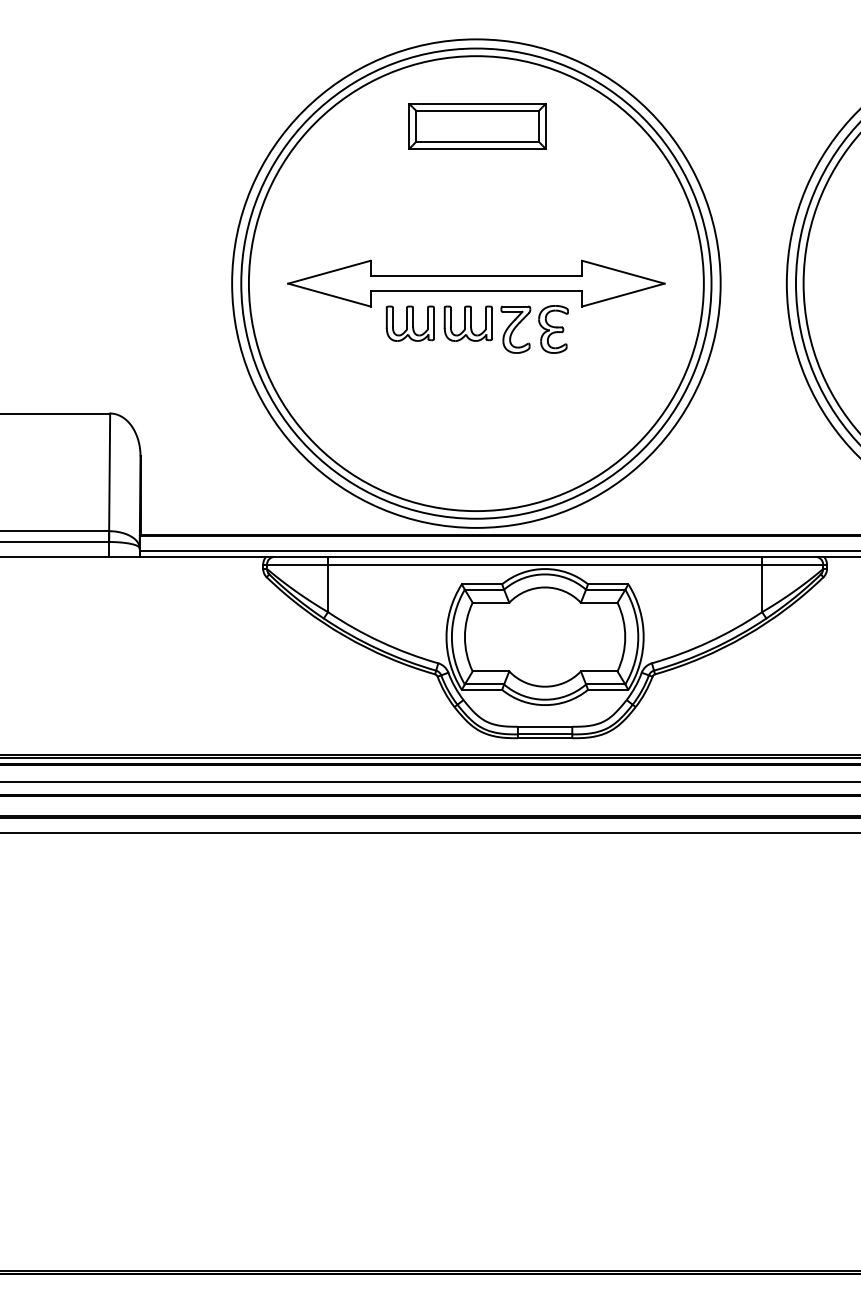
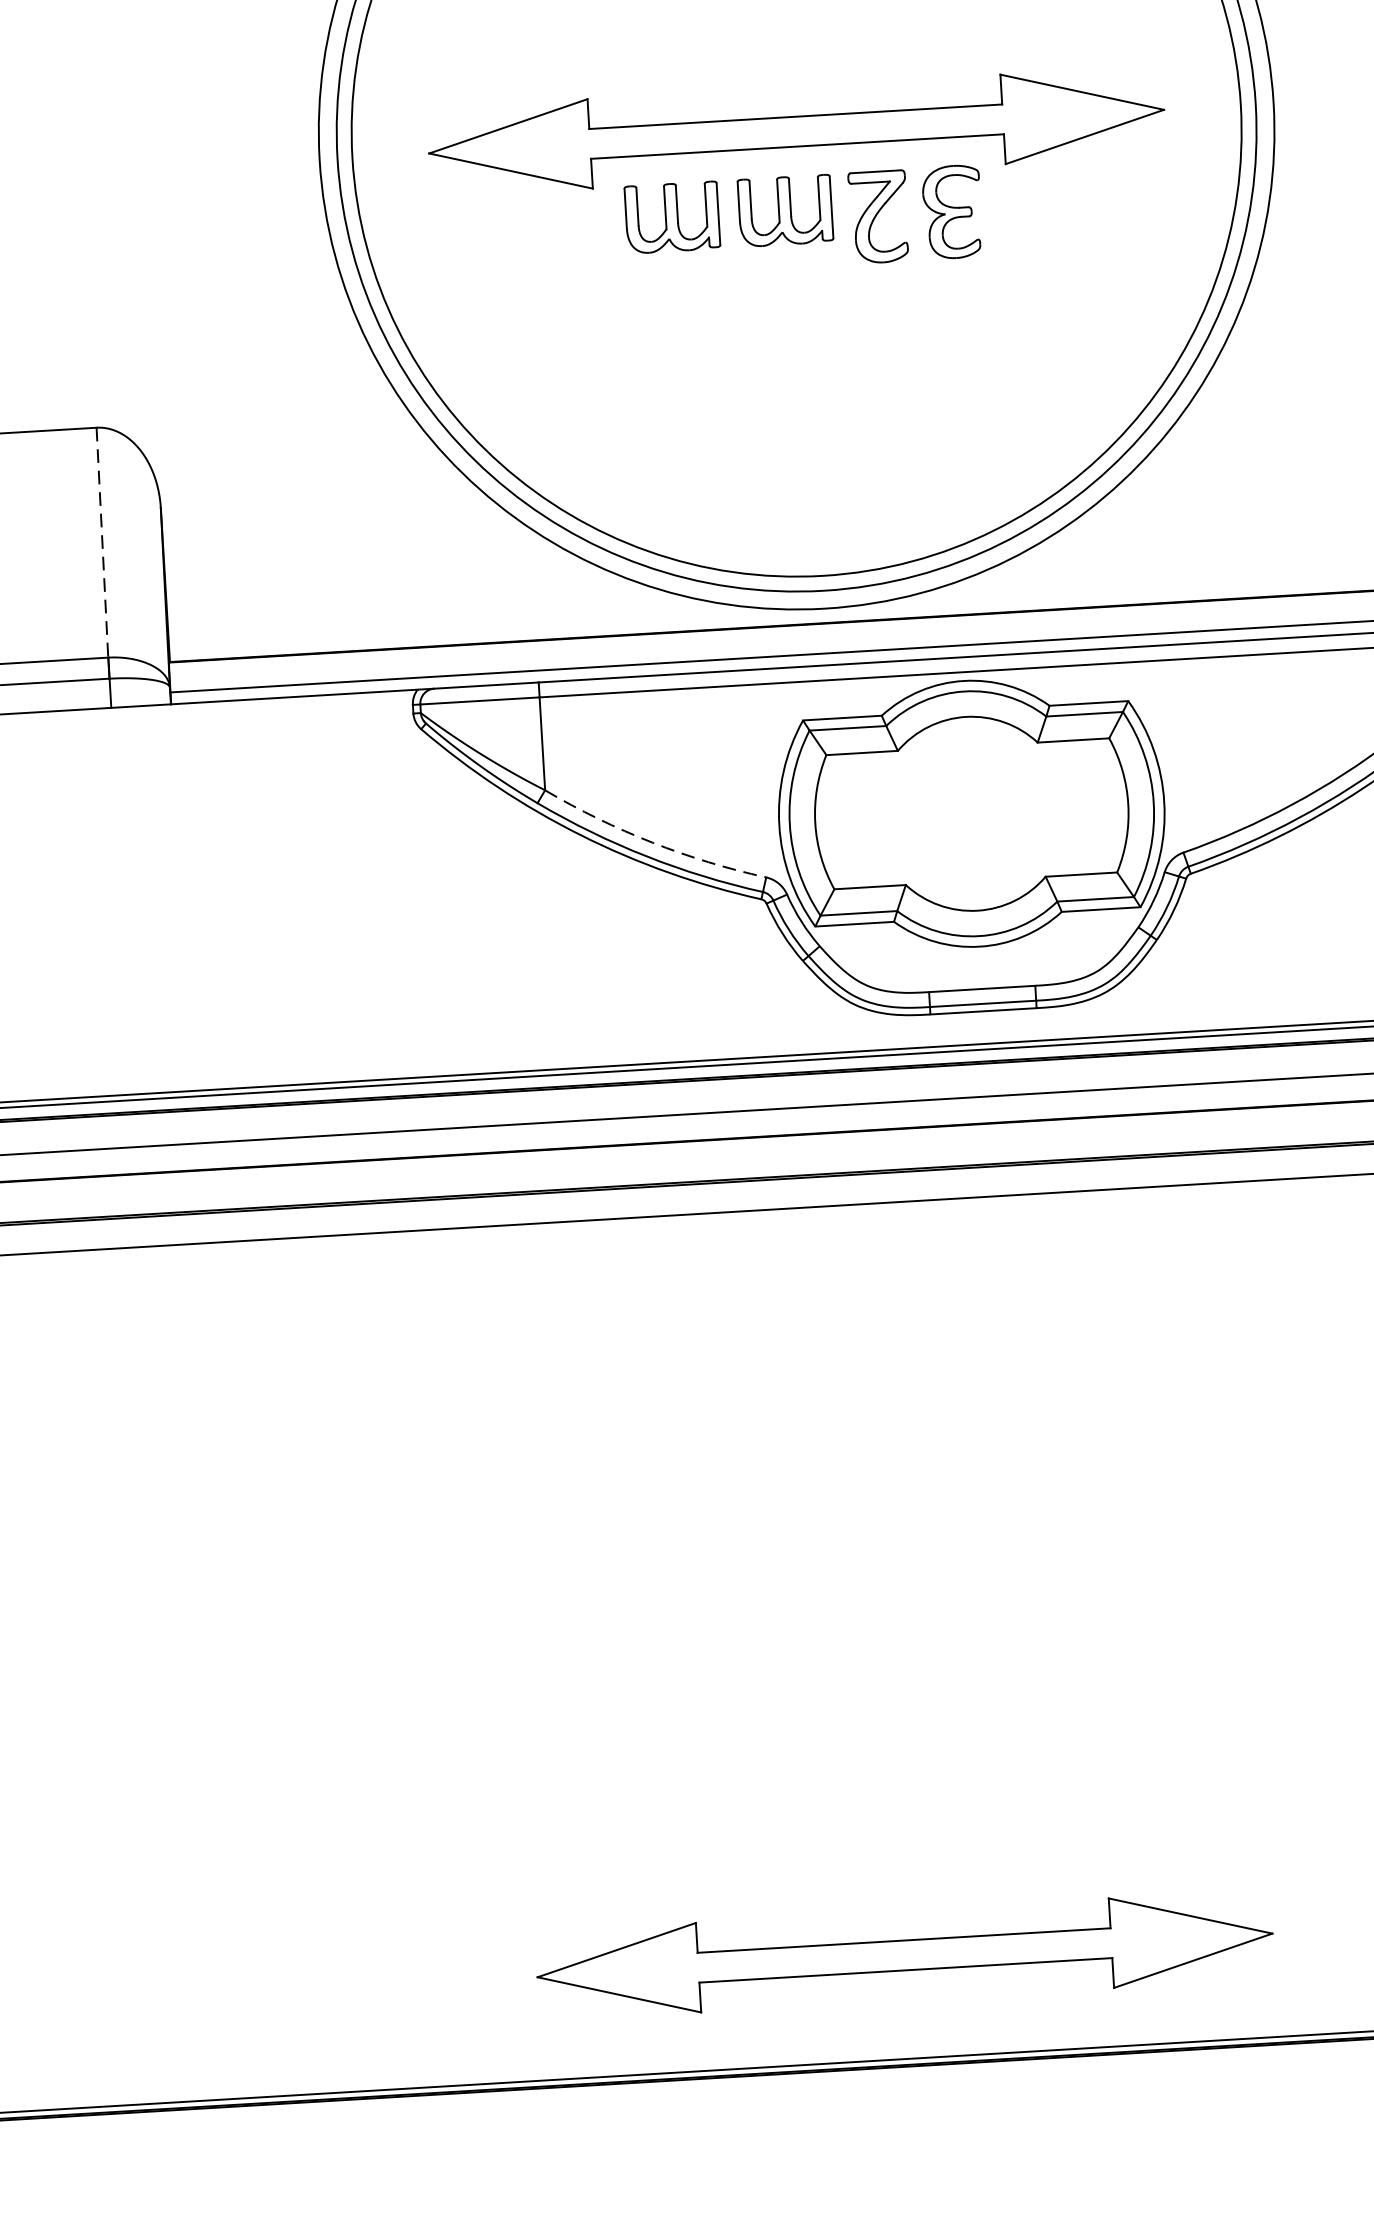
line: (109, 472) -> (102, 542), solid -> dashed
arc: (381, 642) -> (652, 843), solid -> dashed
part: (476, 1217) -> (905, 1955), added

